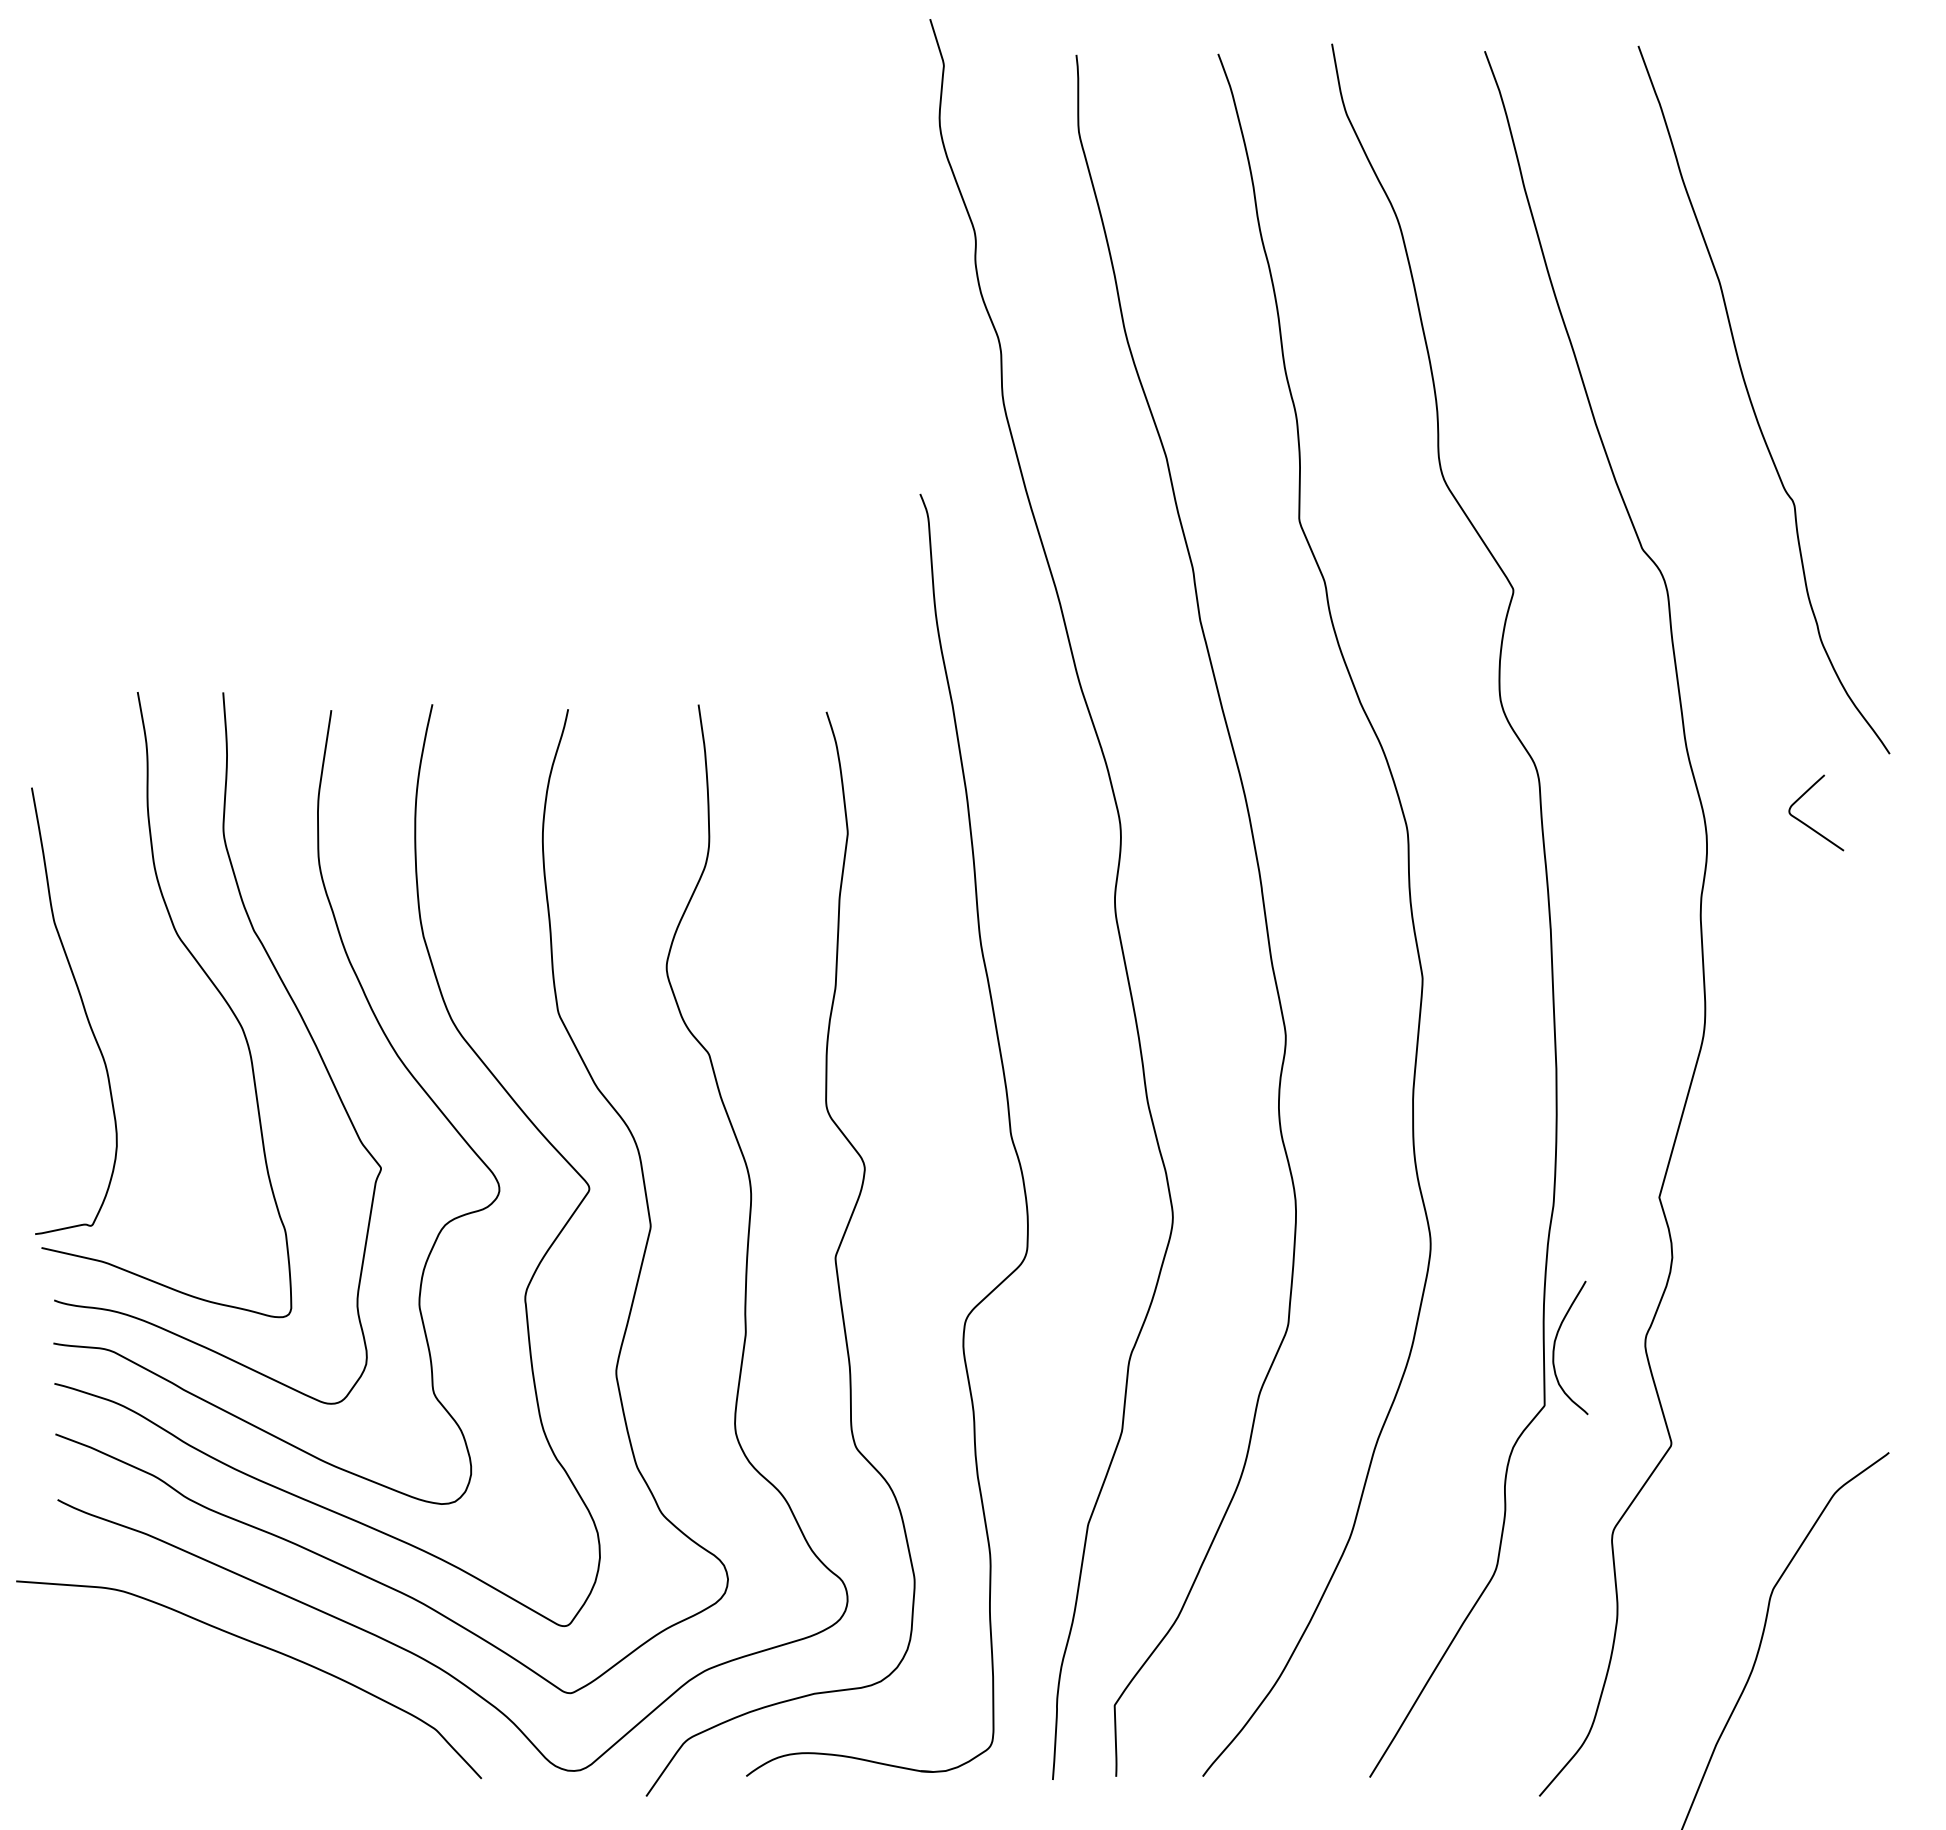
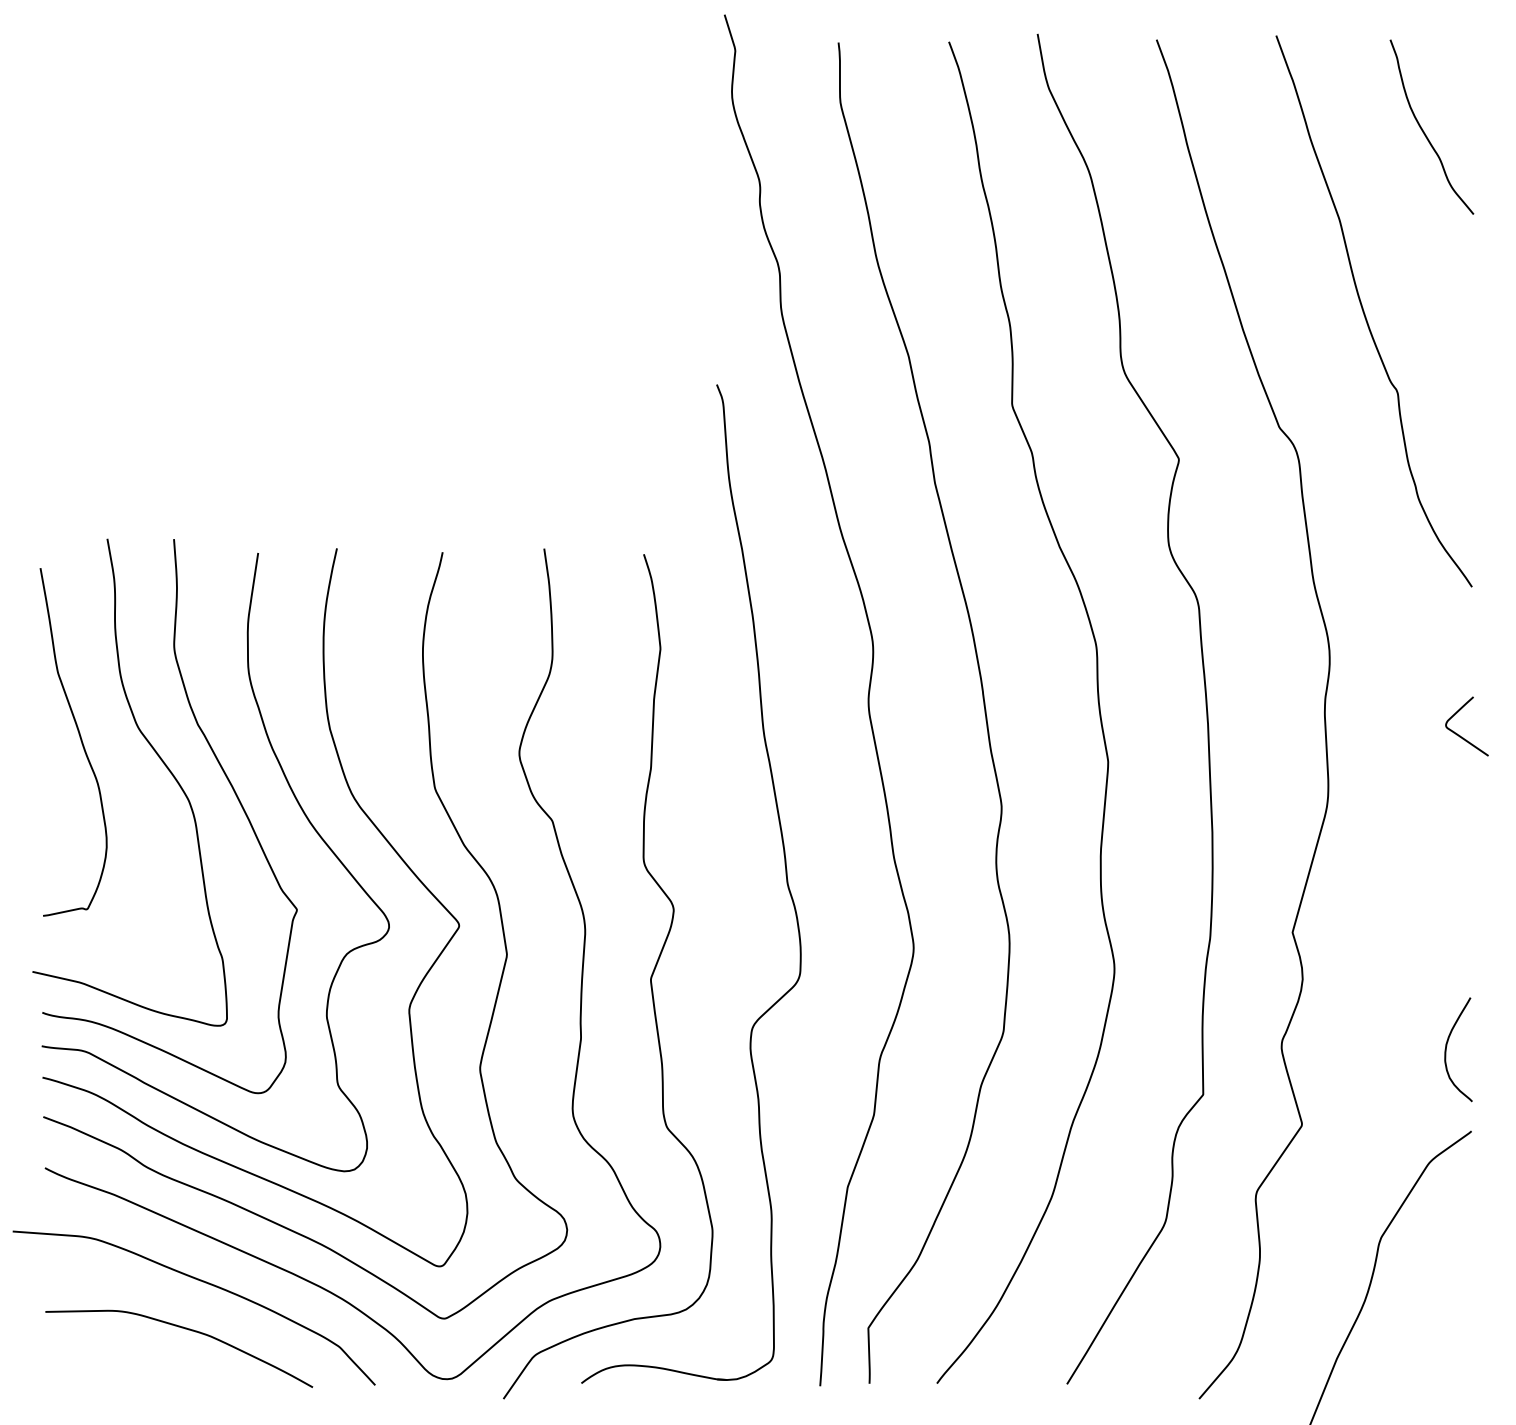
curve: (1828, 169) -> (1424, 131), added
curve: (1807, 824) -> (1460, 735), moved
curve: (82, 1006) -> (79, 738), moved
curve: (1555, 1346) -> (1446, 1048), moved
curve: (236, 1706) -> (184, 1328), added

